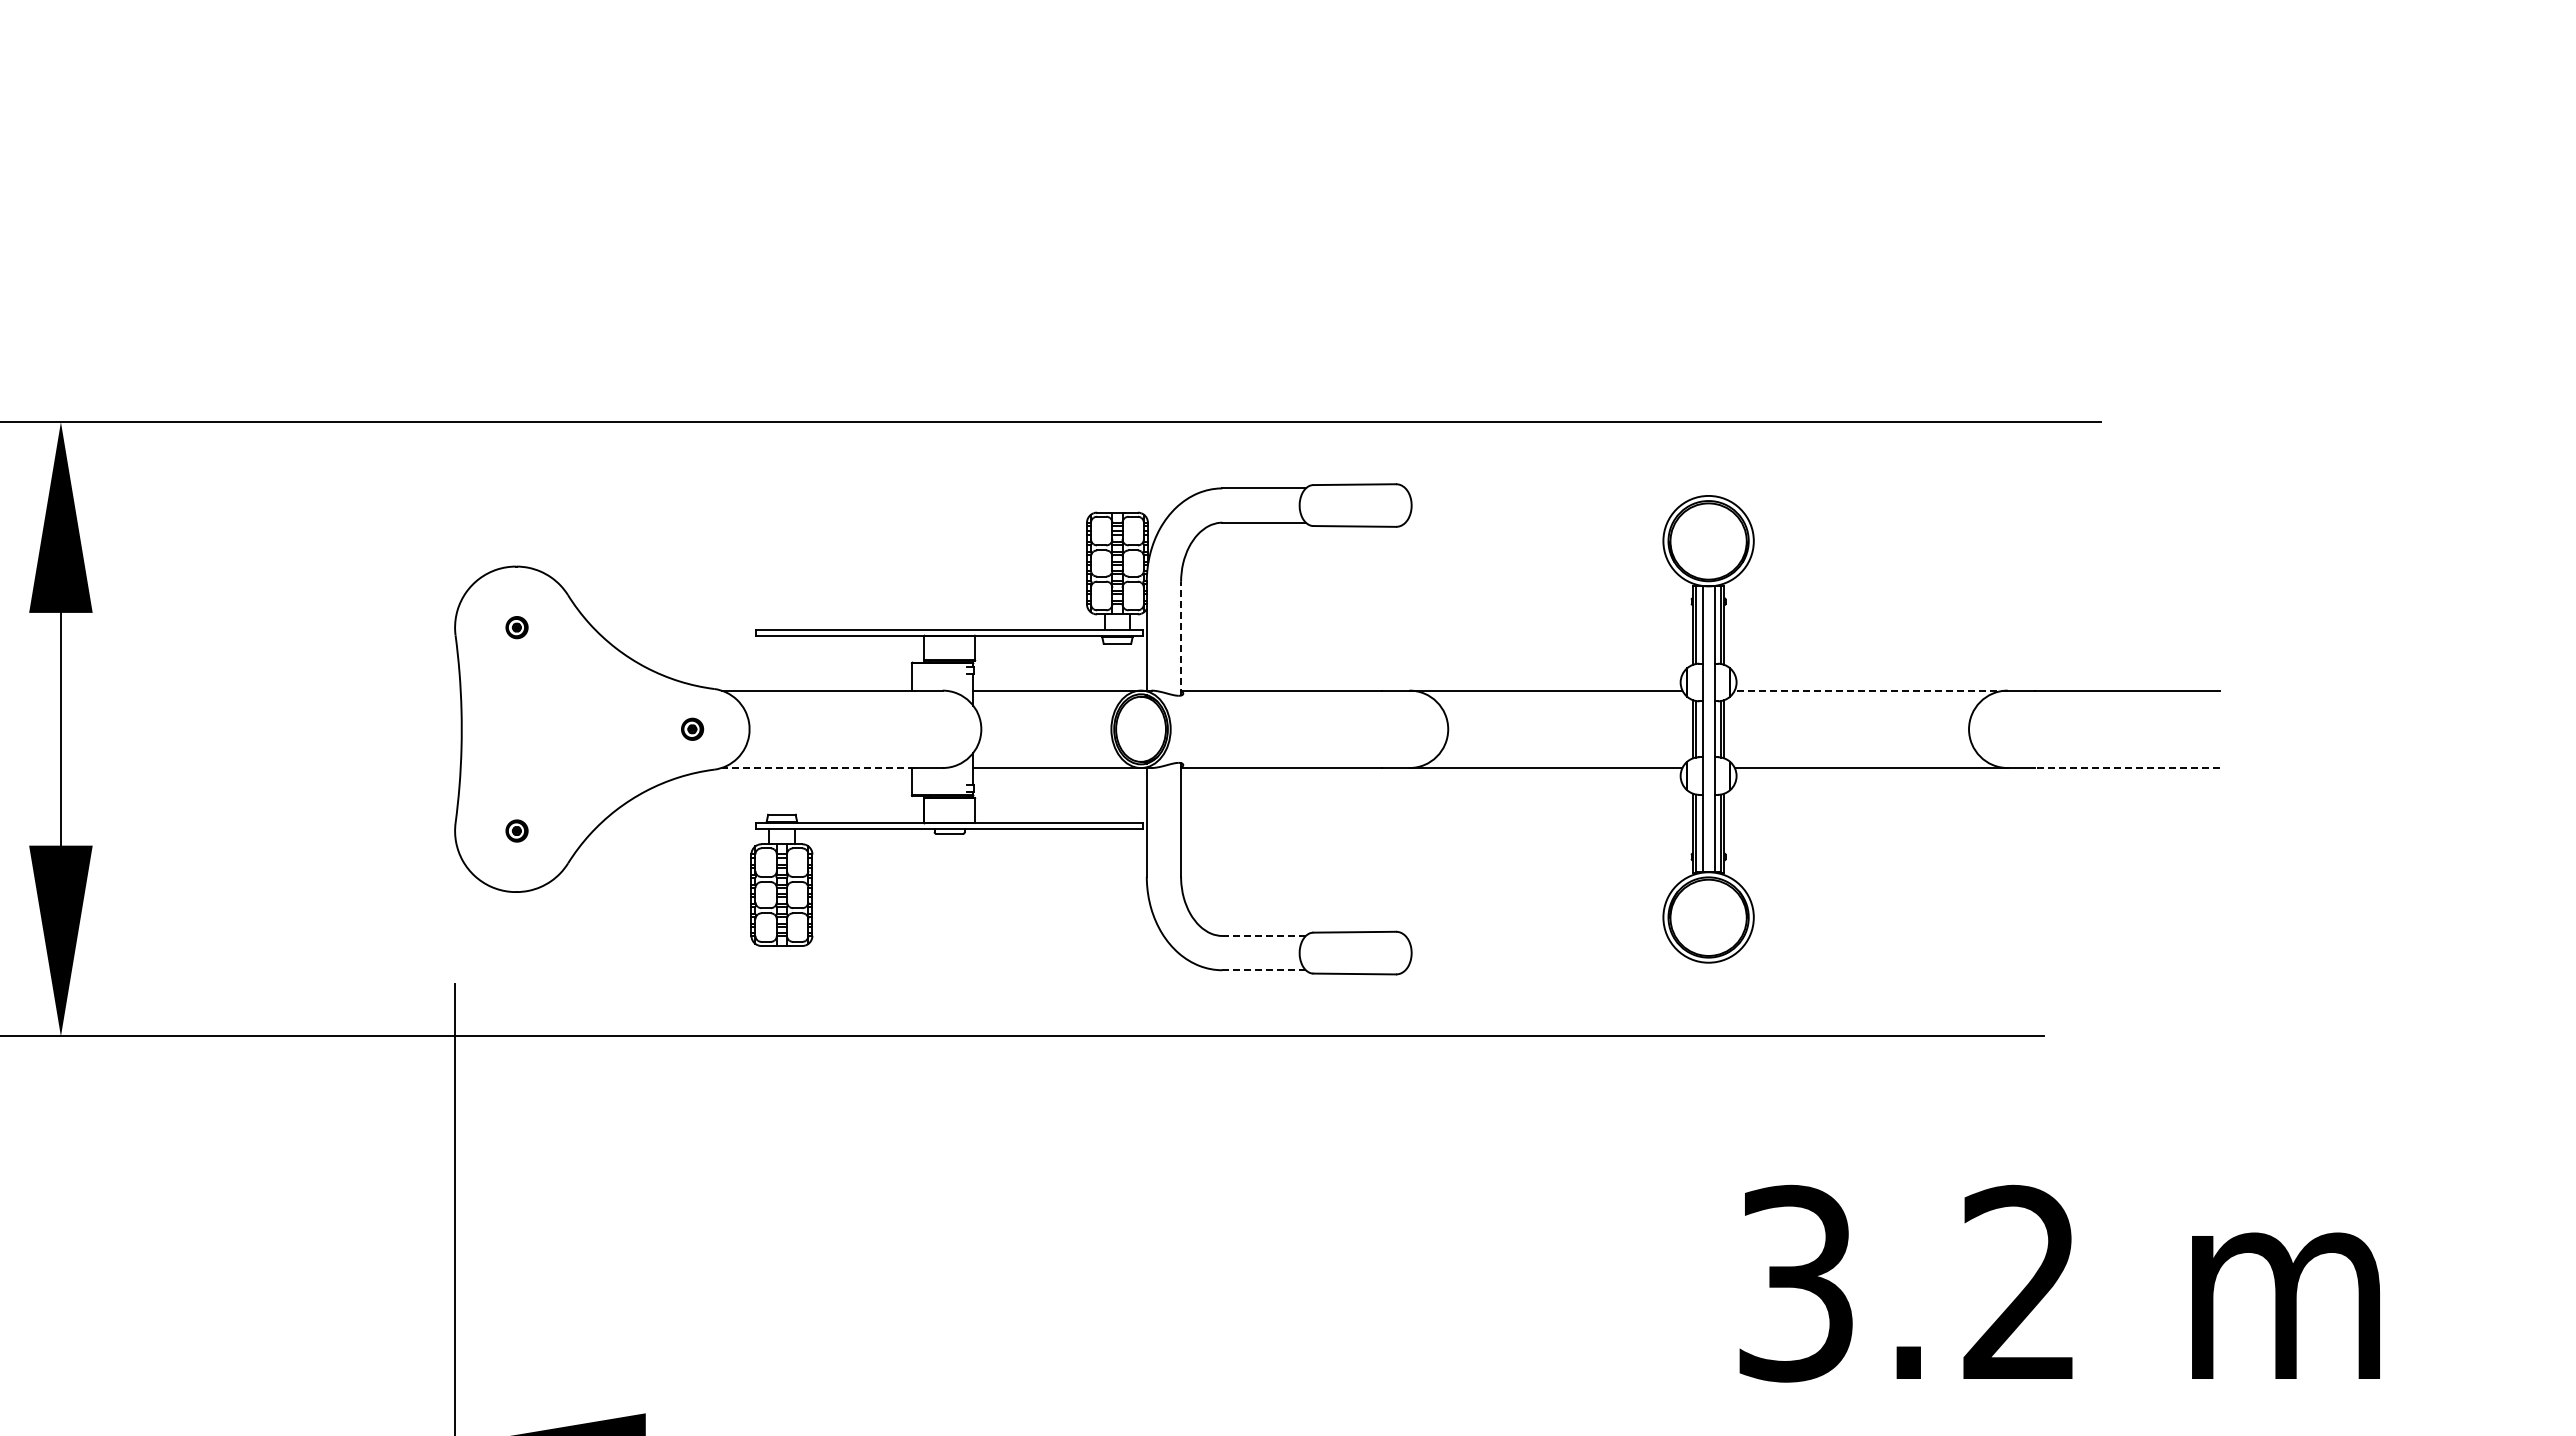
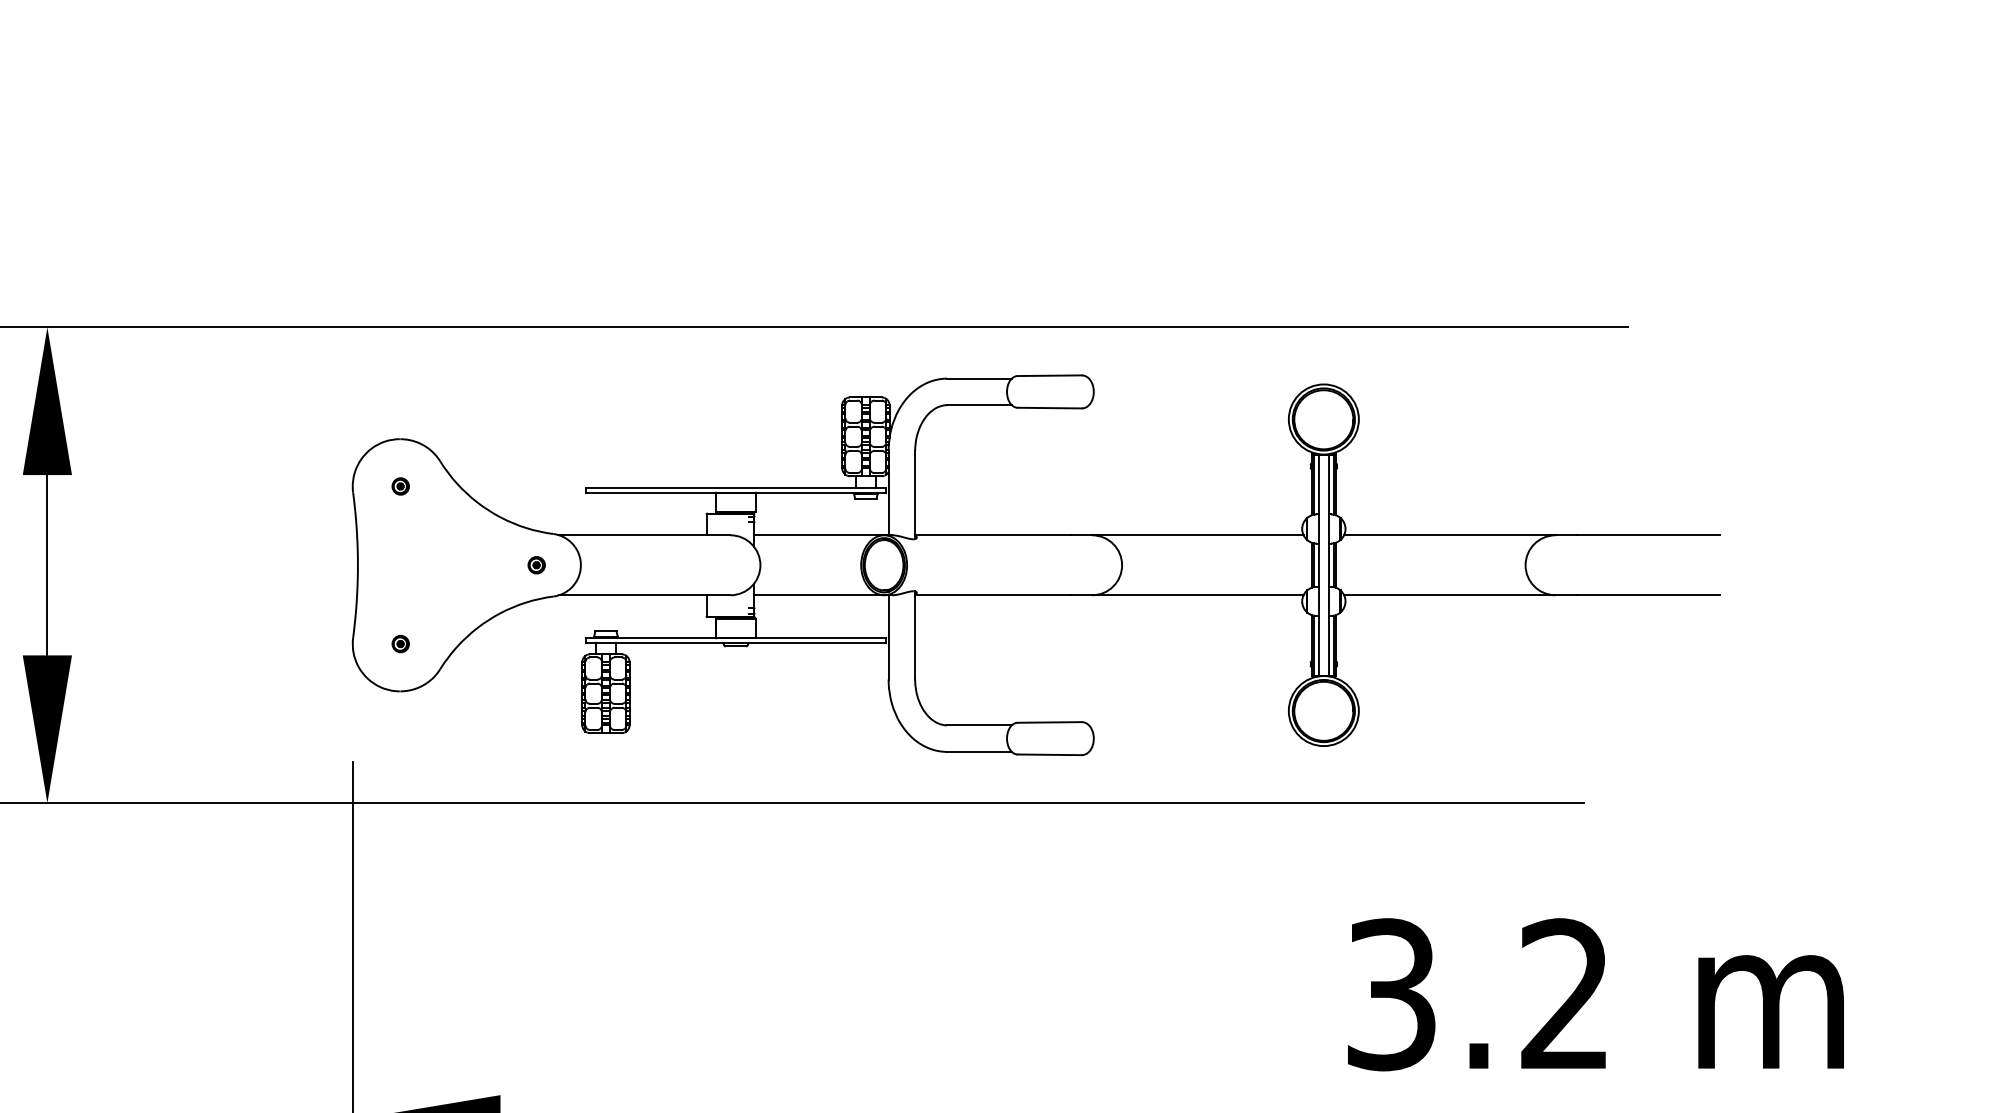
line: (1181, 638) -> (915, 494), dashed -> solid
line: (1870, 690) -> (1449, 535), dashed -> solid
line: (818, 768) -> (634, 595), dashed -> solid
line: (2127, 768) -> (1648, 595), dashed -> solid
line: (1264, 935) -> (979, 724), dashed -> solid
line: (1264, 970) -> (979, 752), dashed -> solid

